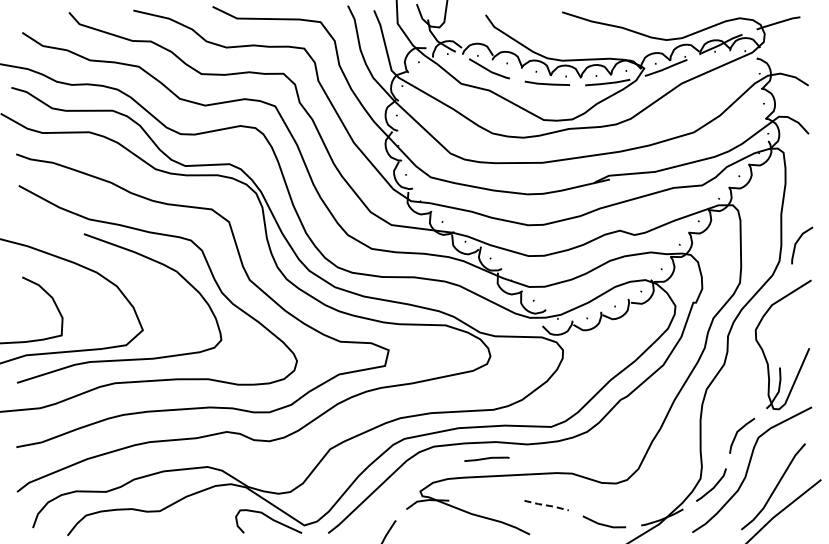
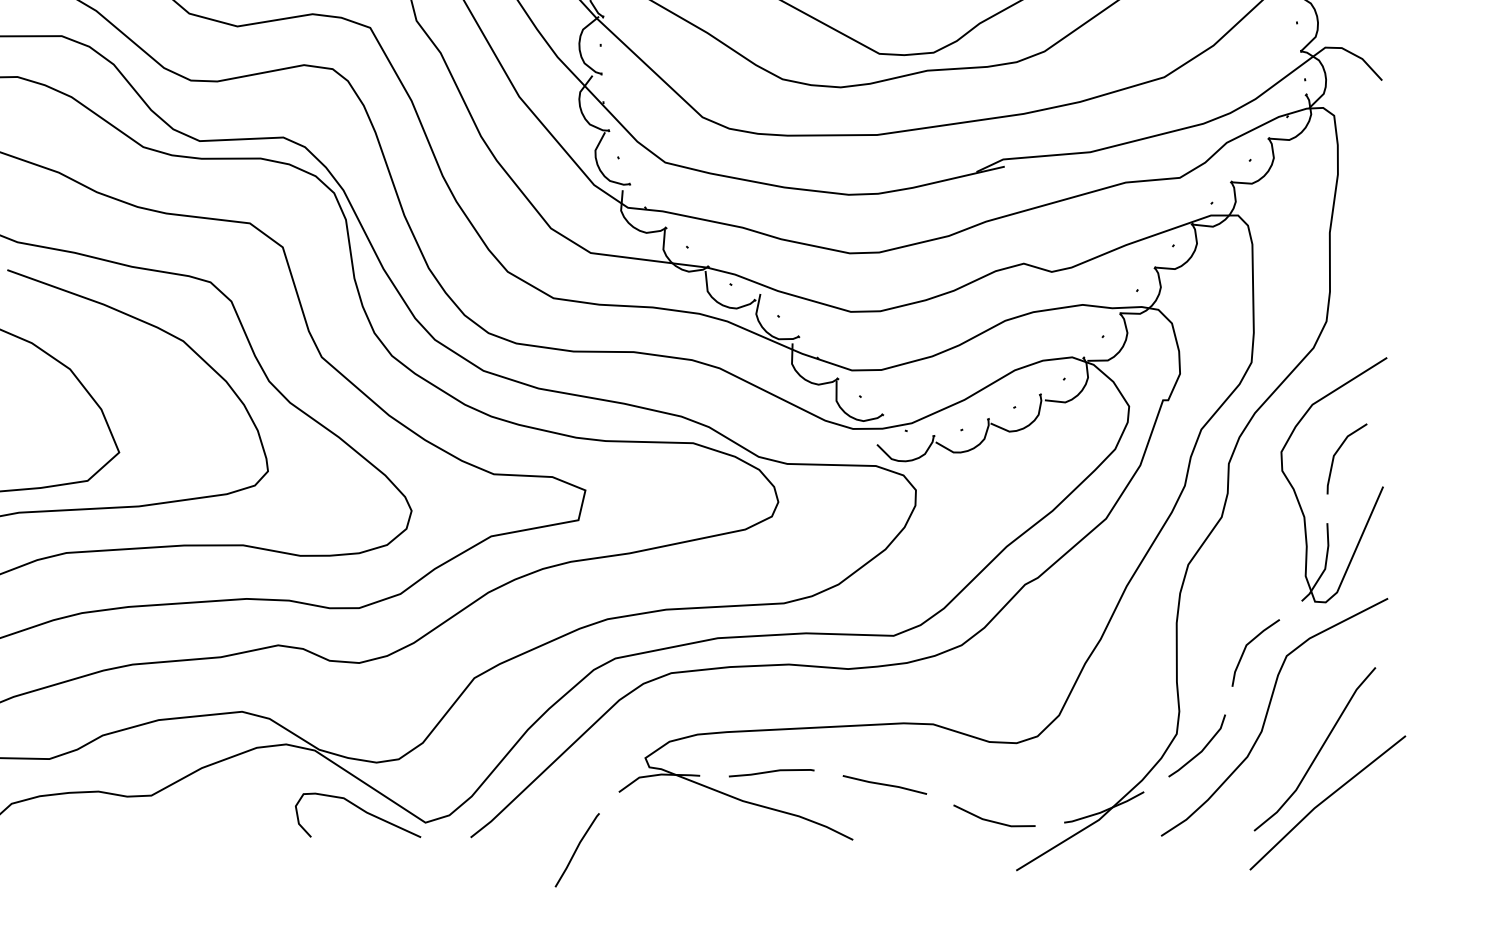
line: (798, 241) -> (1339, 451), moved
line: (486, 458) -> (770, 771), moved
line: (547, 505) -> (886, 784), dashed -> solid

